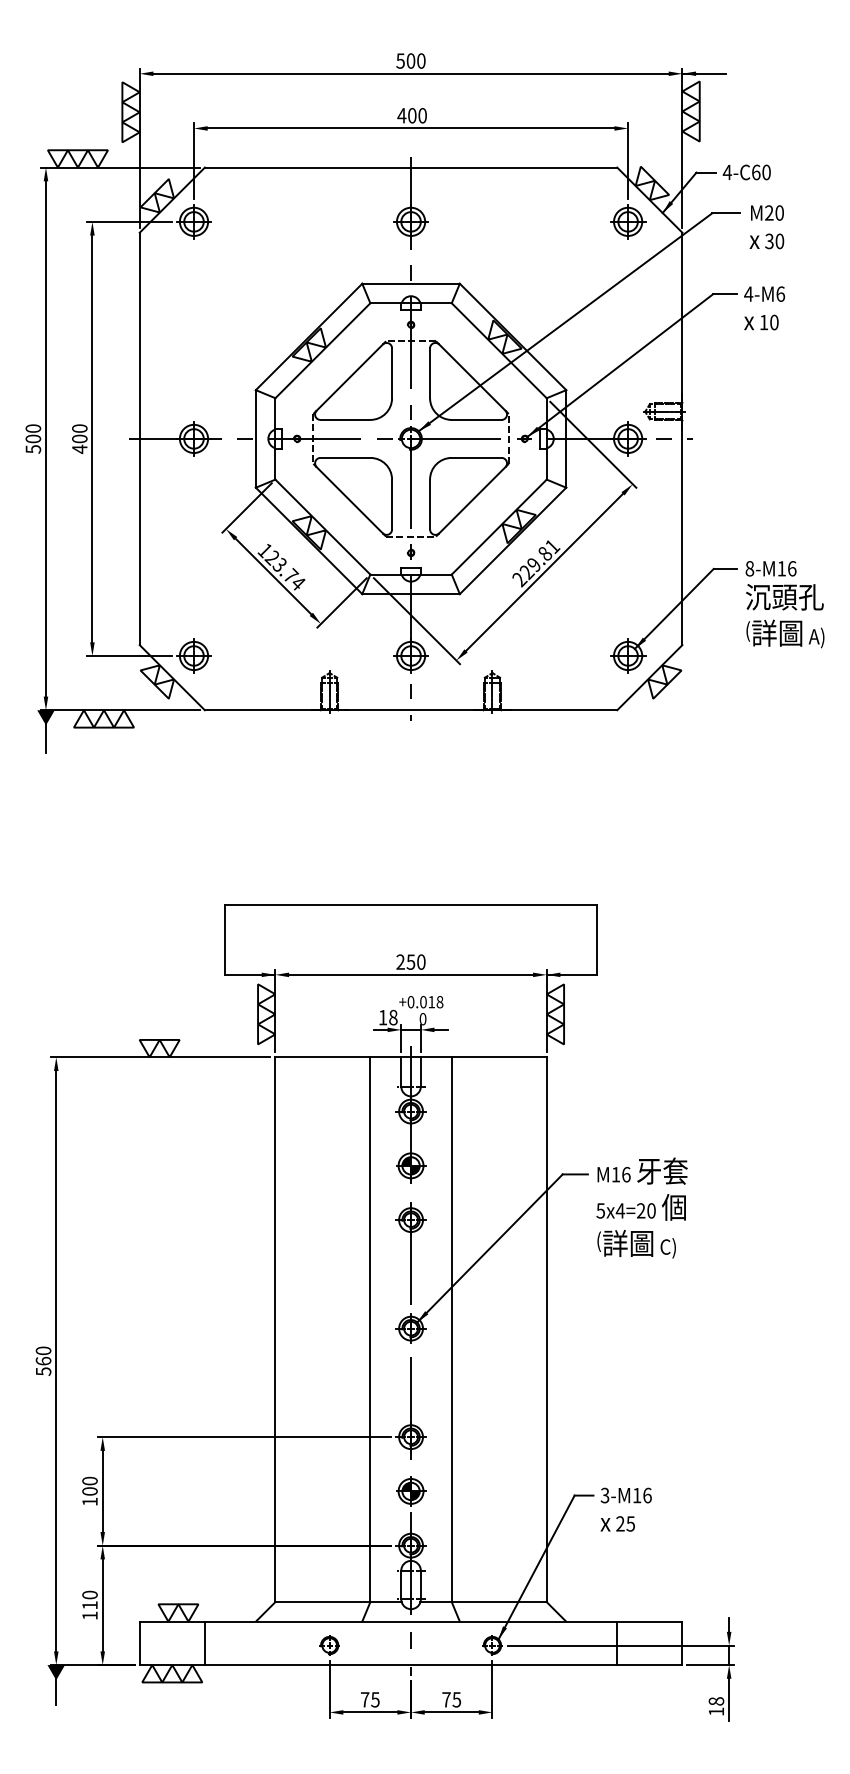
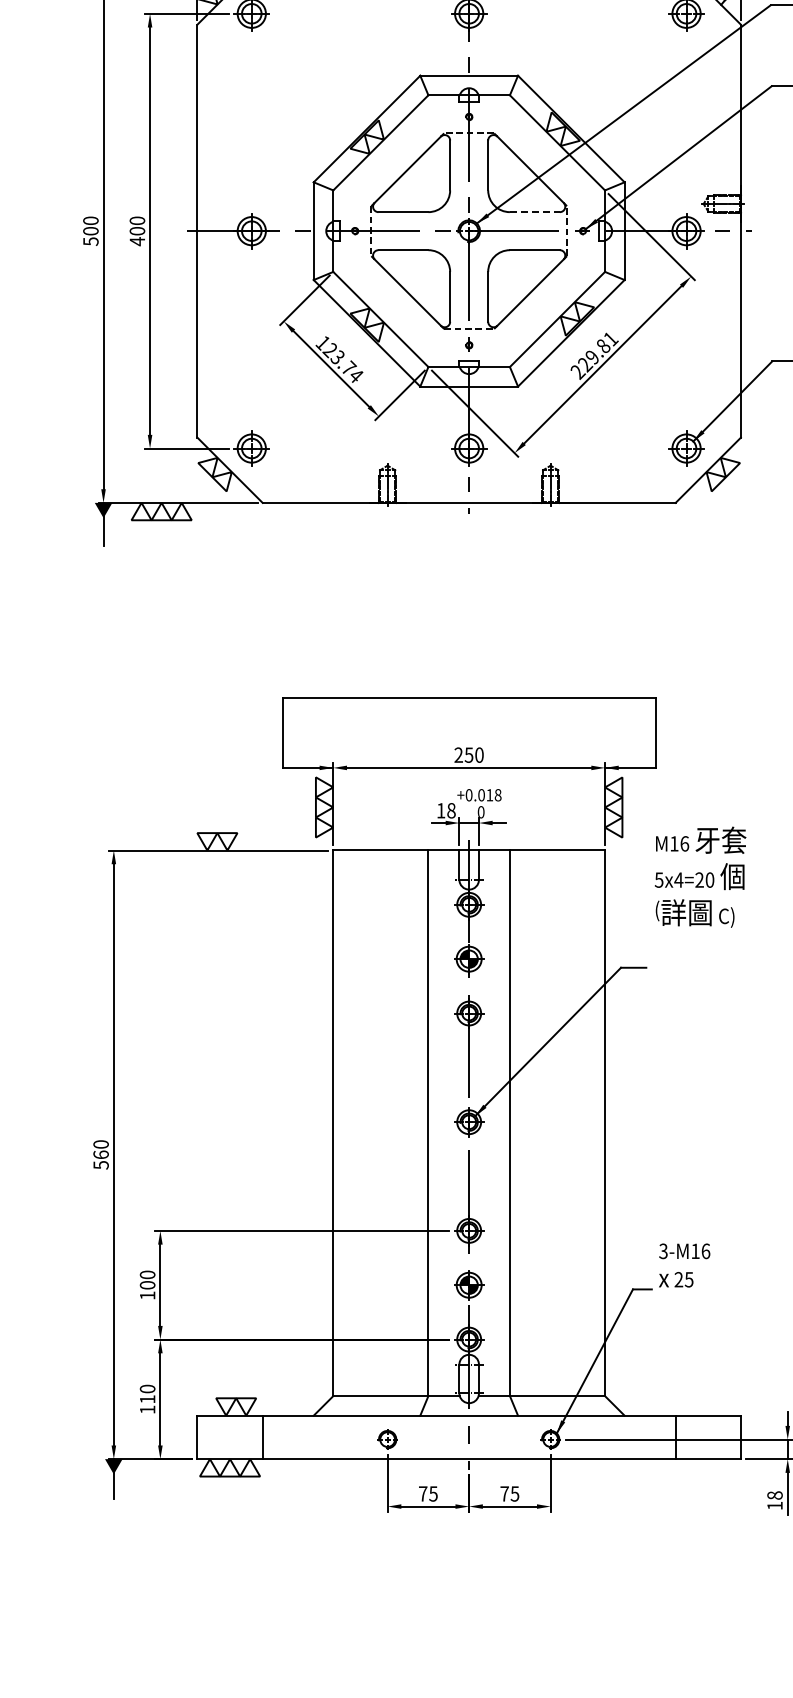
line: (476, 419) -> (534, 211), solid -> dashed
text: (641, 1207) -> (699, 876), moved
text: (625, 1509) -> (683, 1265), moved

